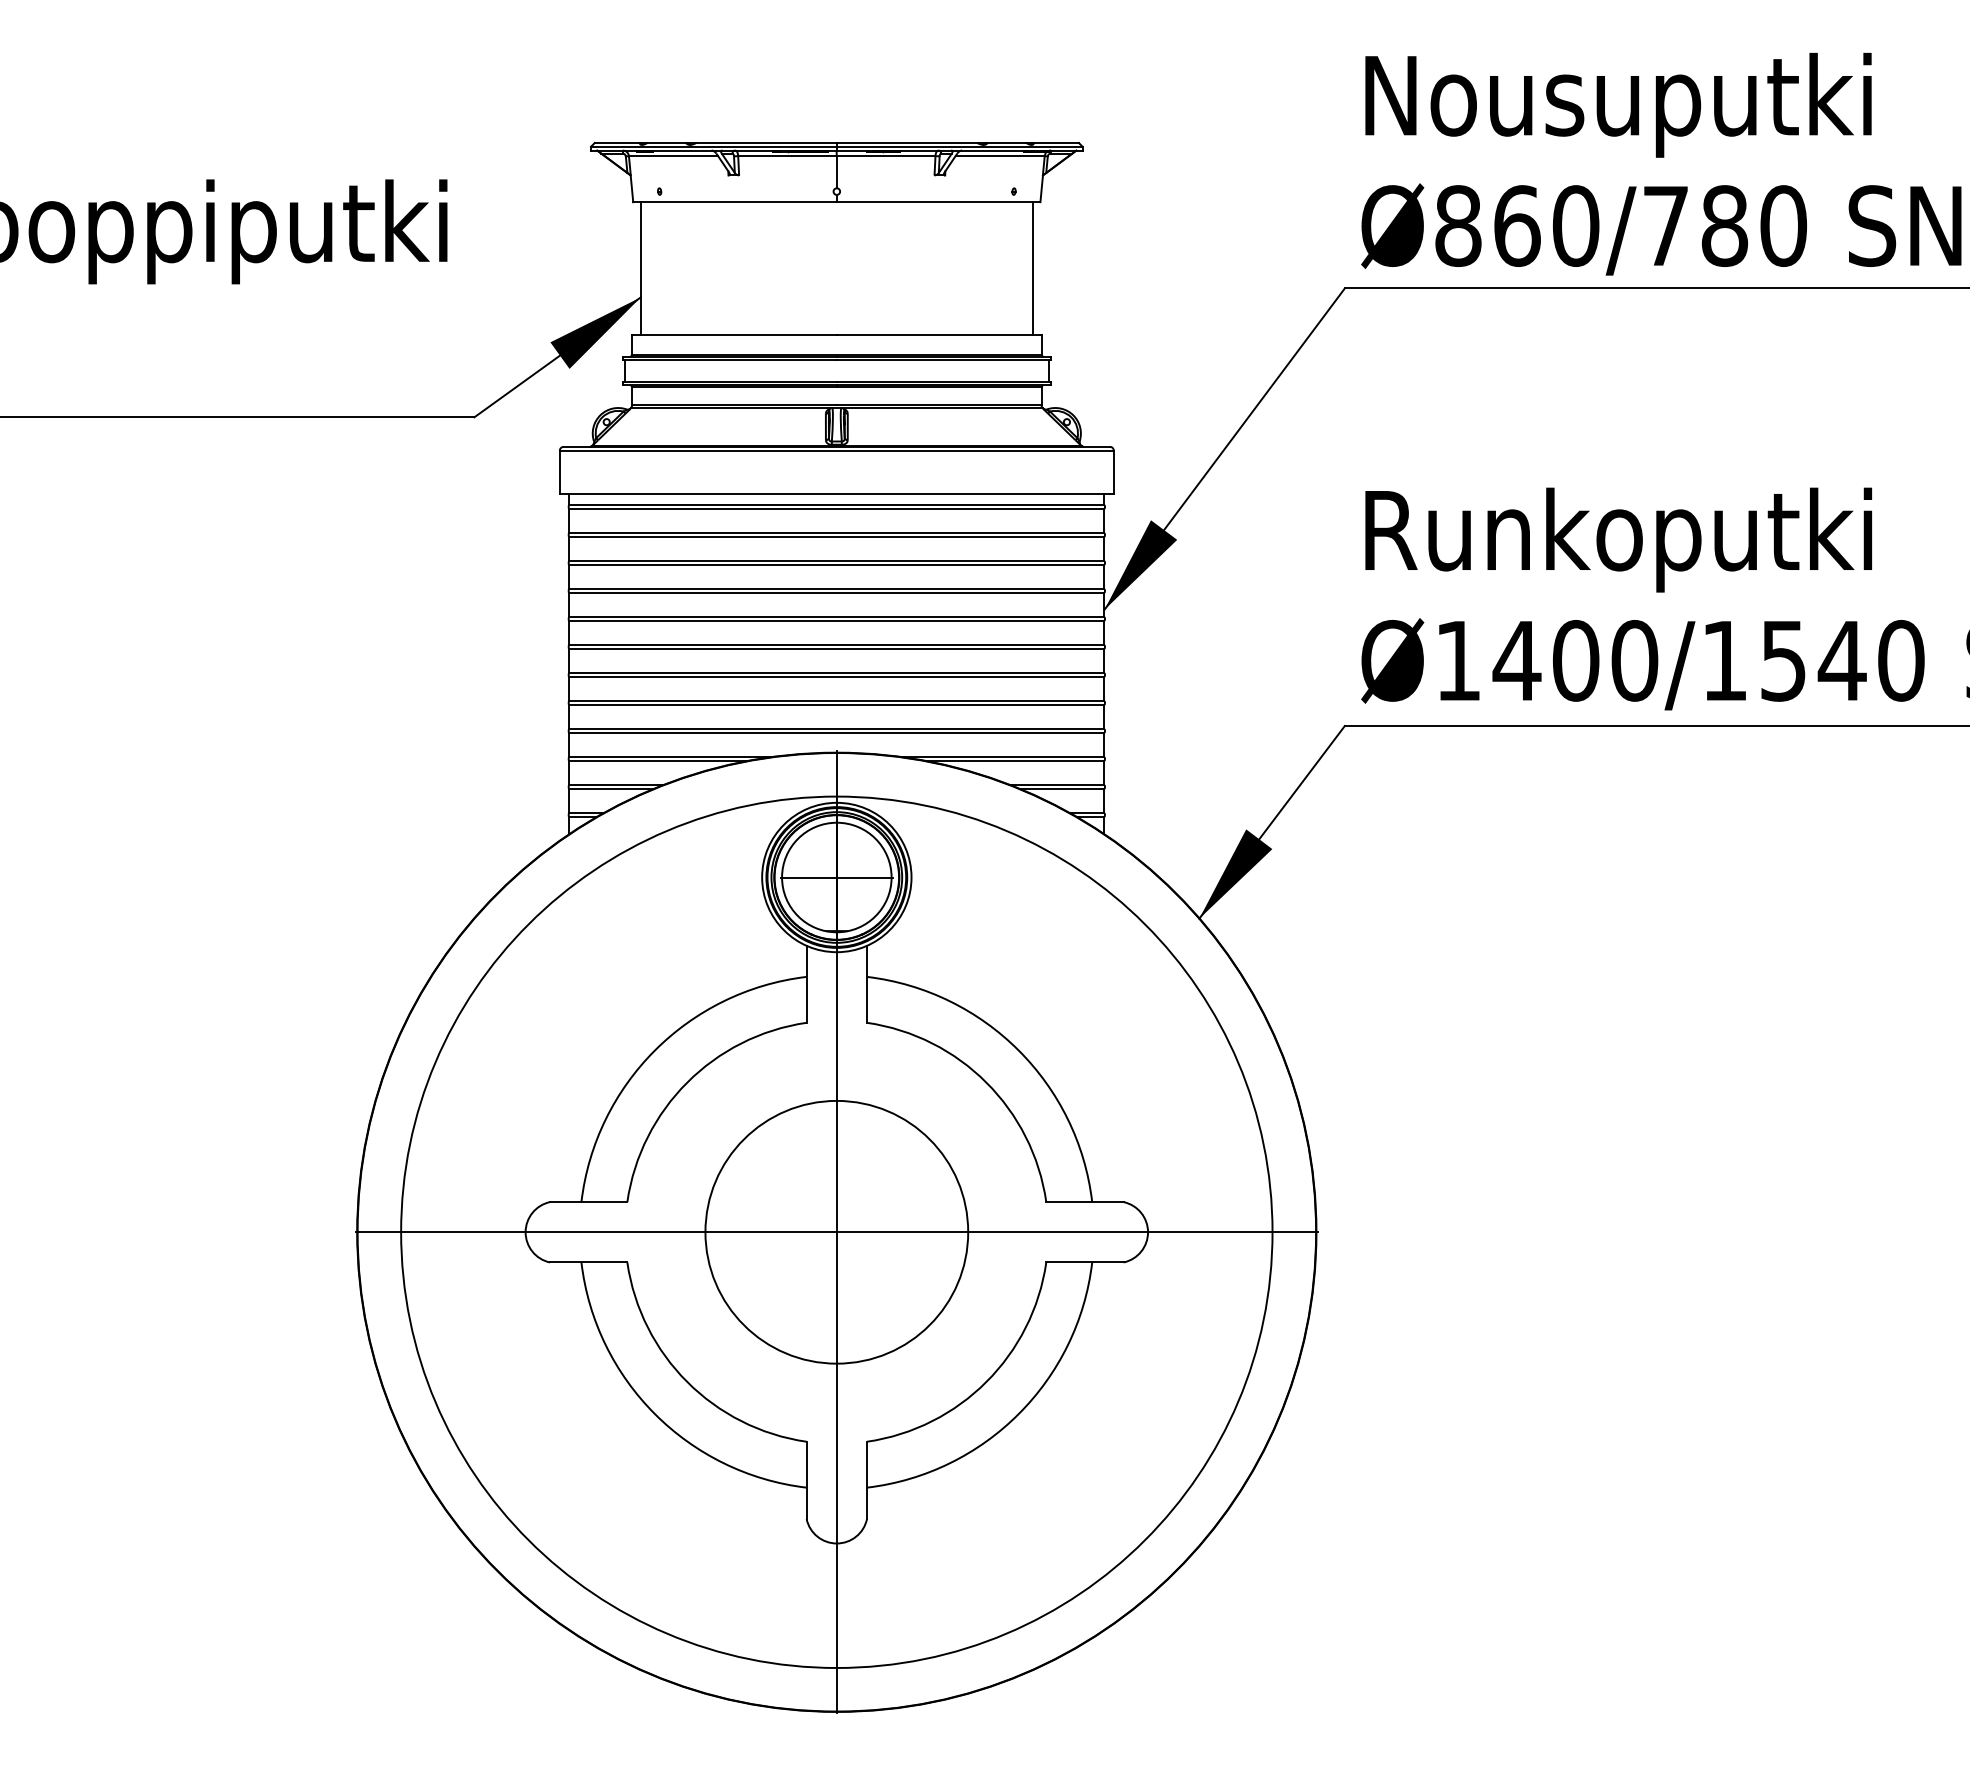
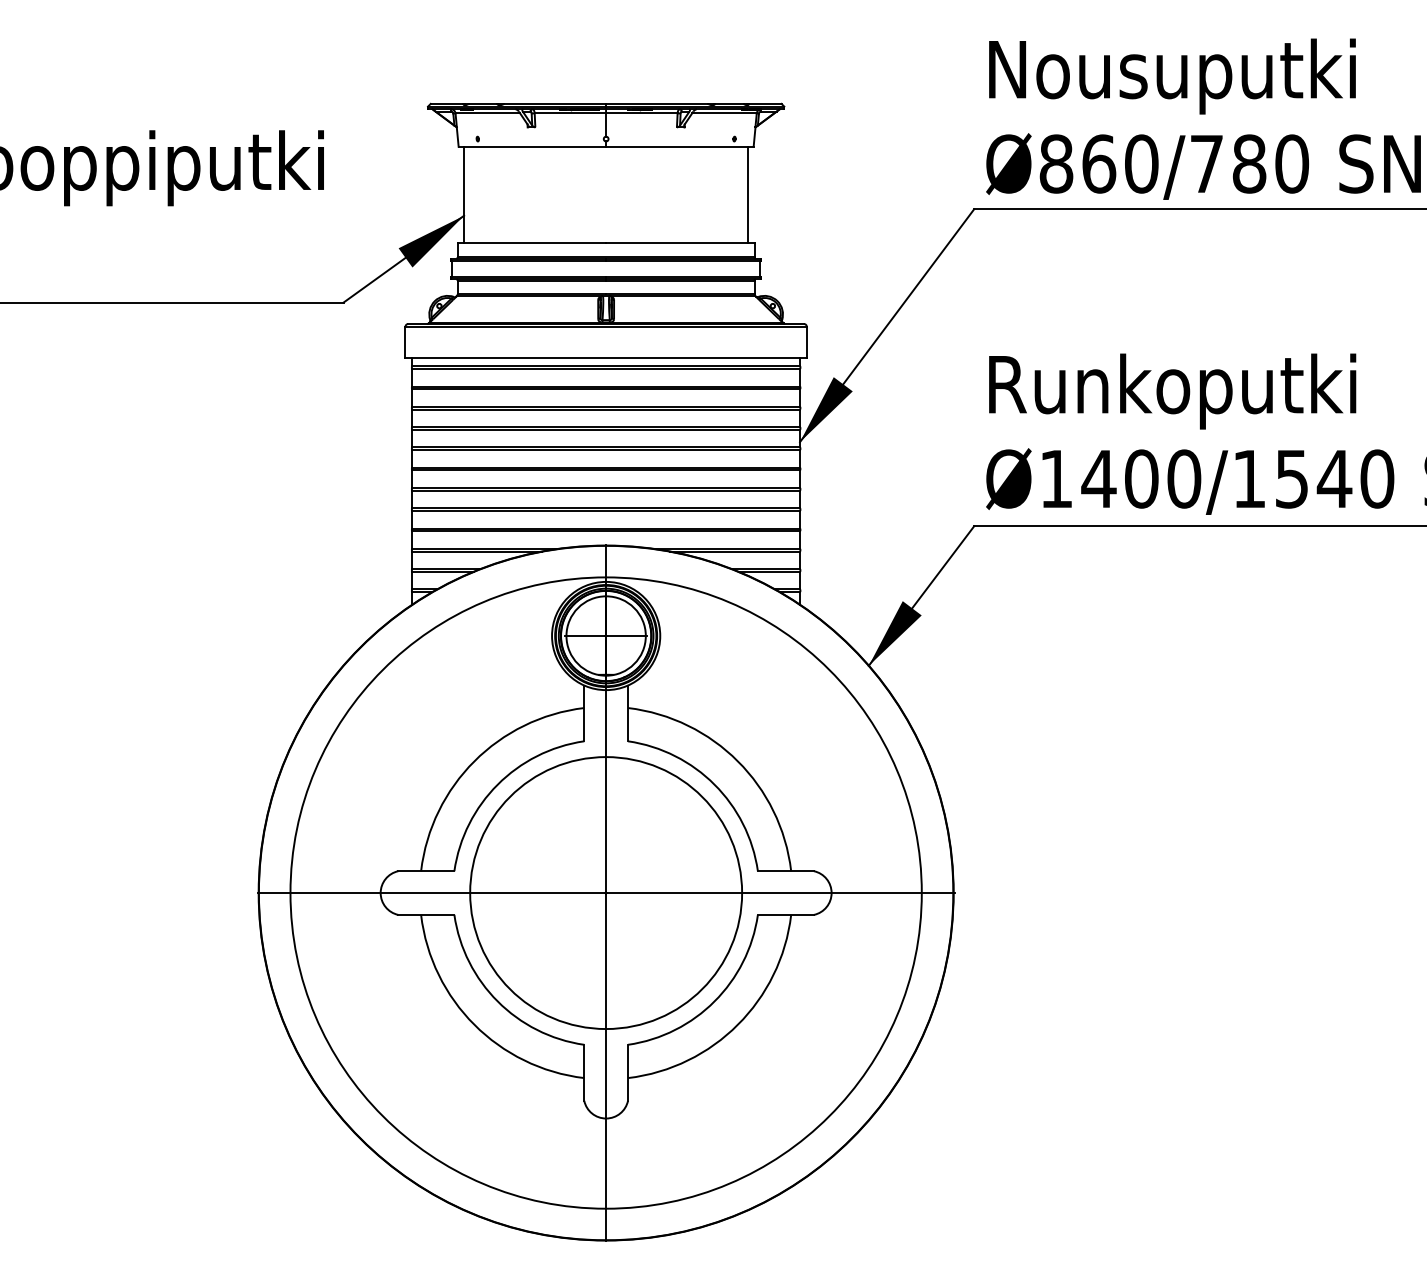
circle: (836, 1231) -> (605, 892), size x1.43

